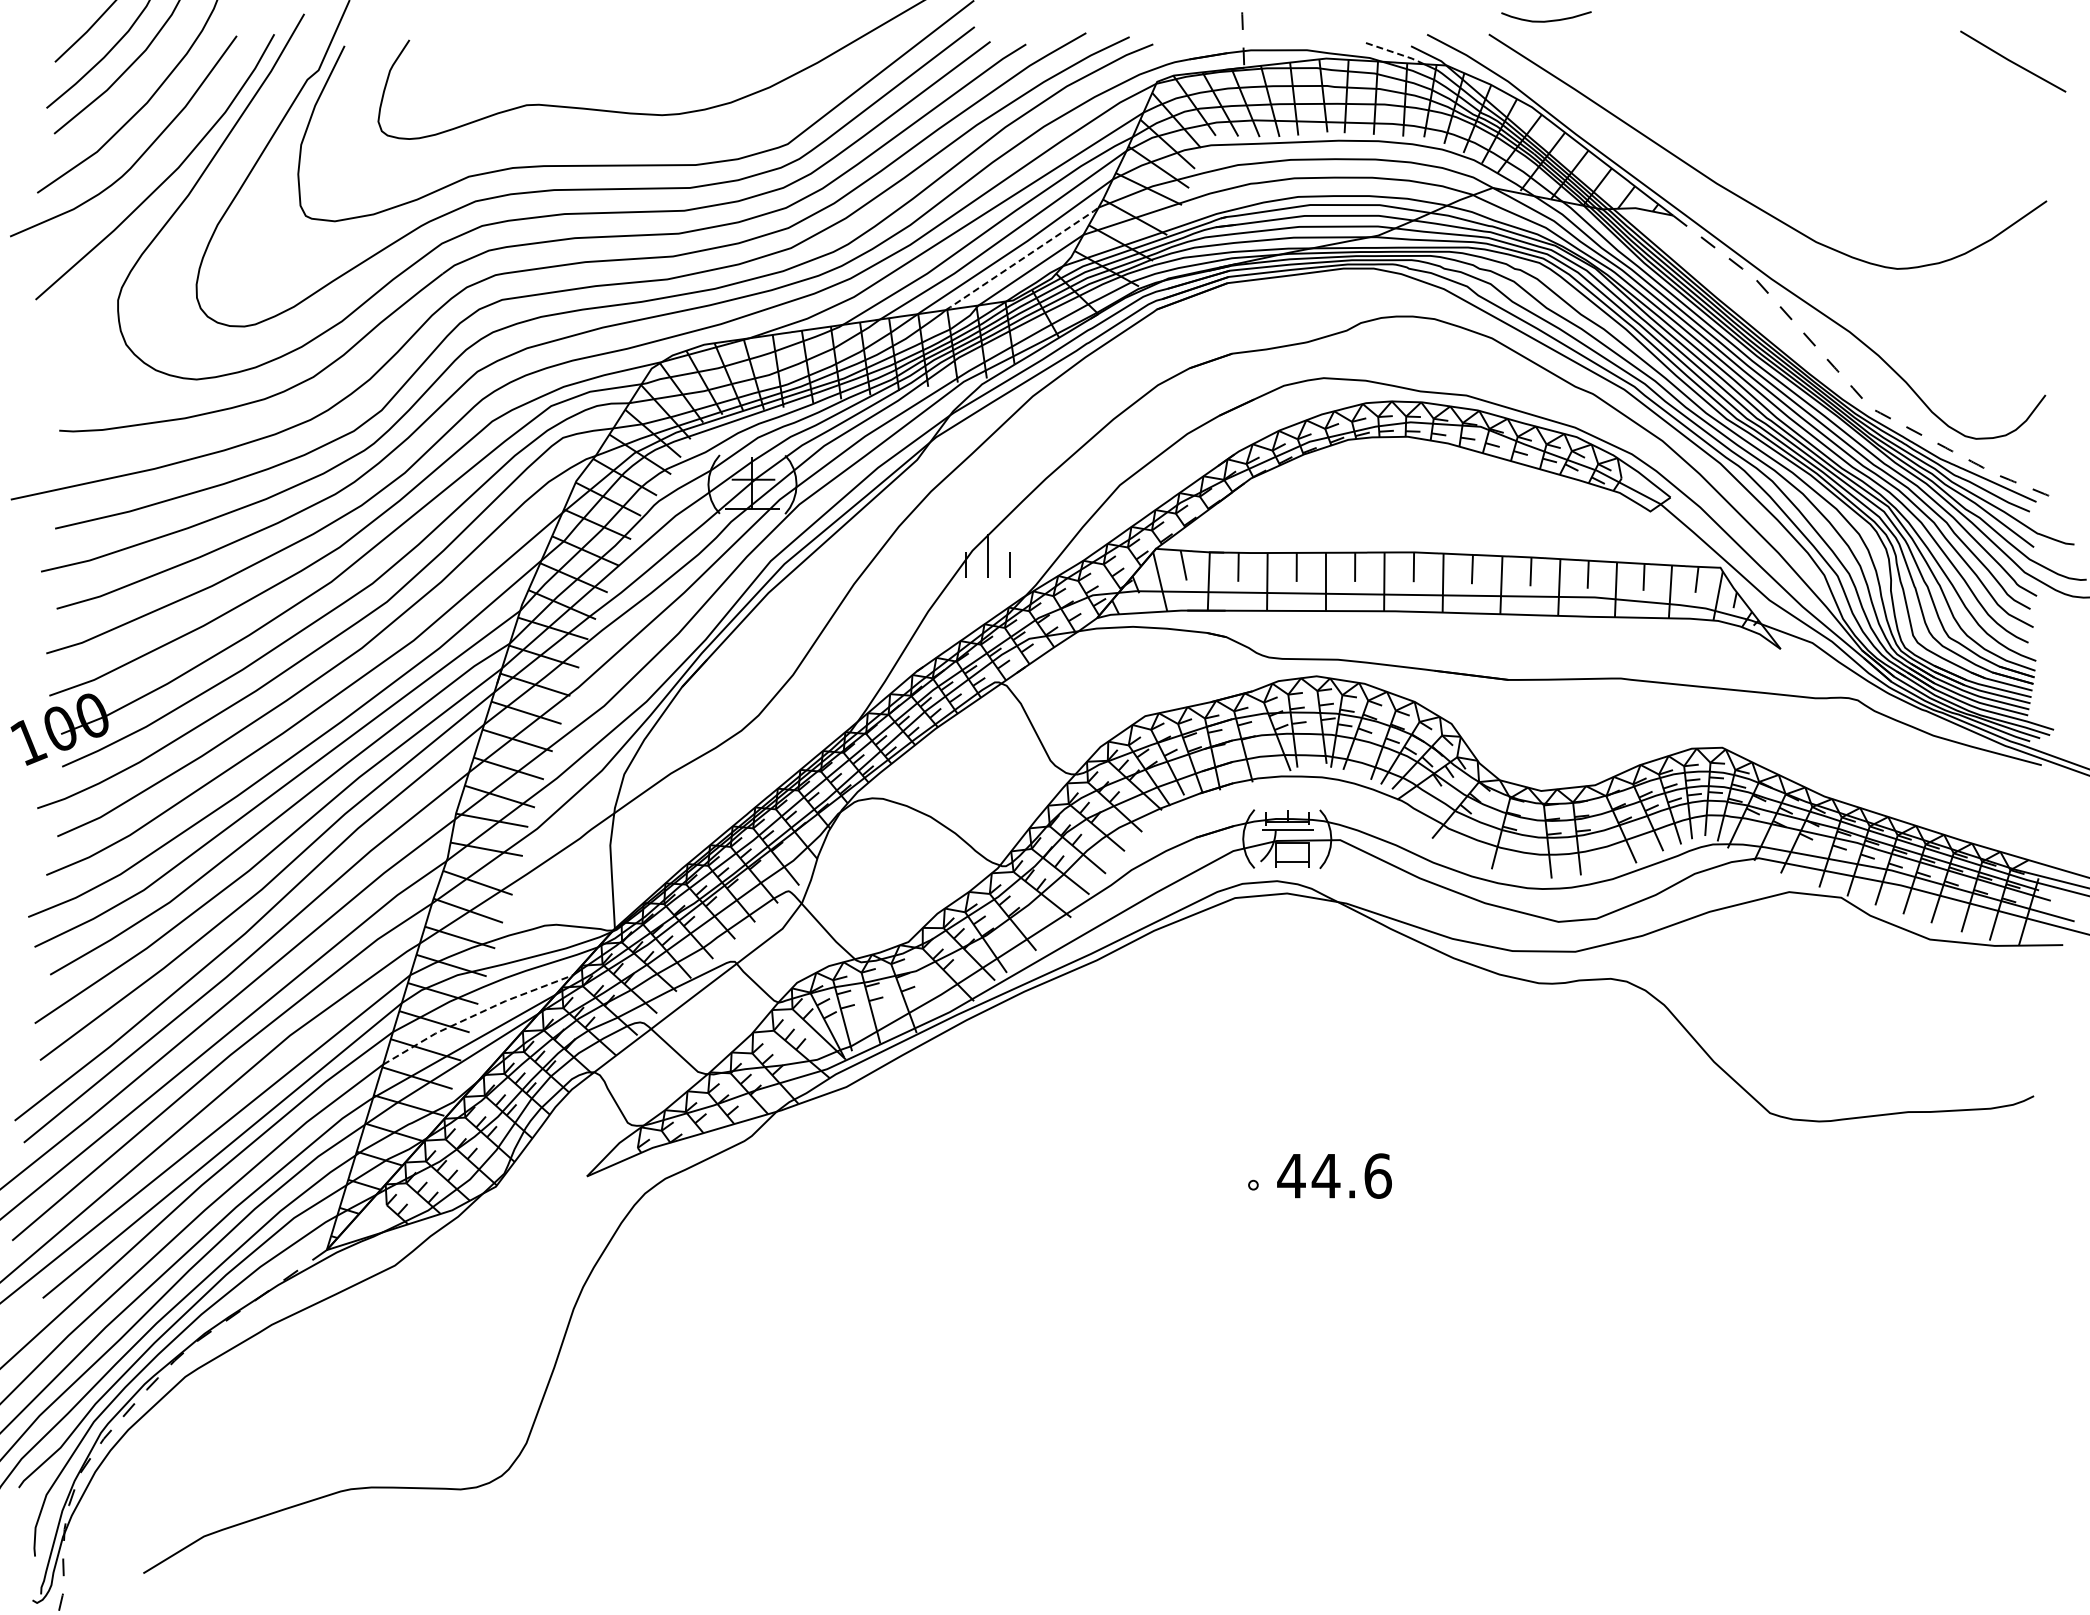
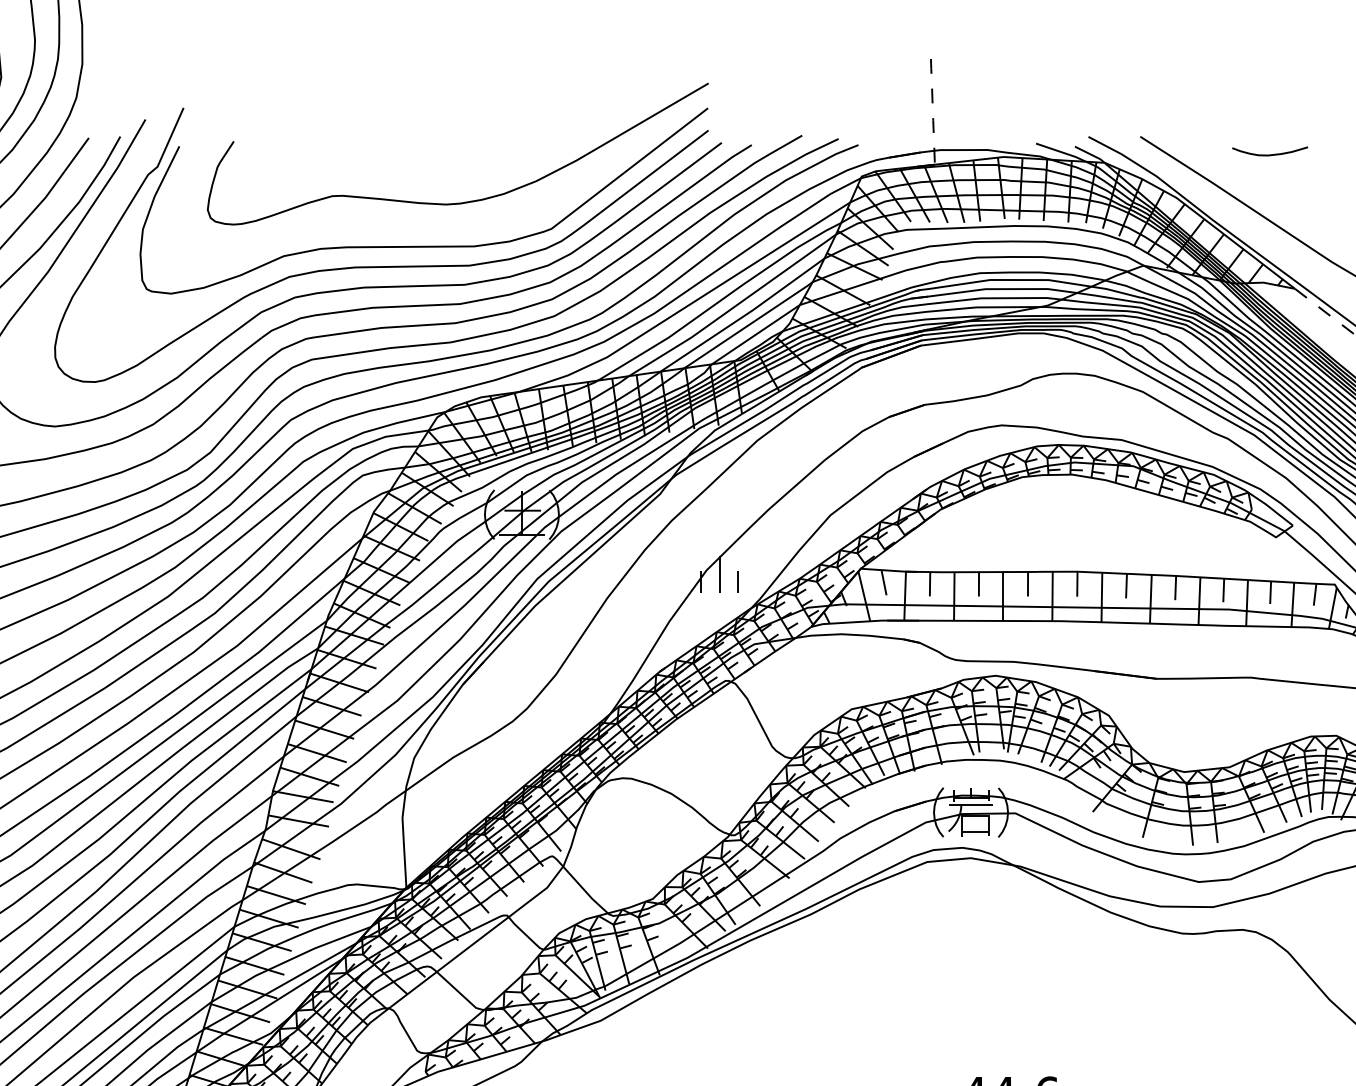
curve: (1546, 20) -> (1270, 154), moved
line: (1394, 52) -> (1061, 151), dashed -> solid
line: (1022, 258) -> (748, 324), dashed -> solid
line: (476, 1014) -> (290, 959), dashed -> solid

